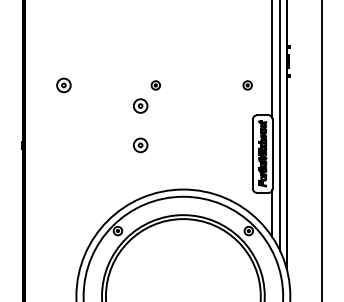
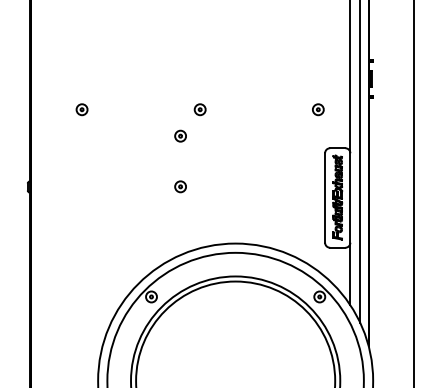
part: (63, 85) -> (81, 109), size x0.62
part: (140, 105) -> (180, 135), size x0.62
part: (140, 145) -> (180, 186), size x0.62

